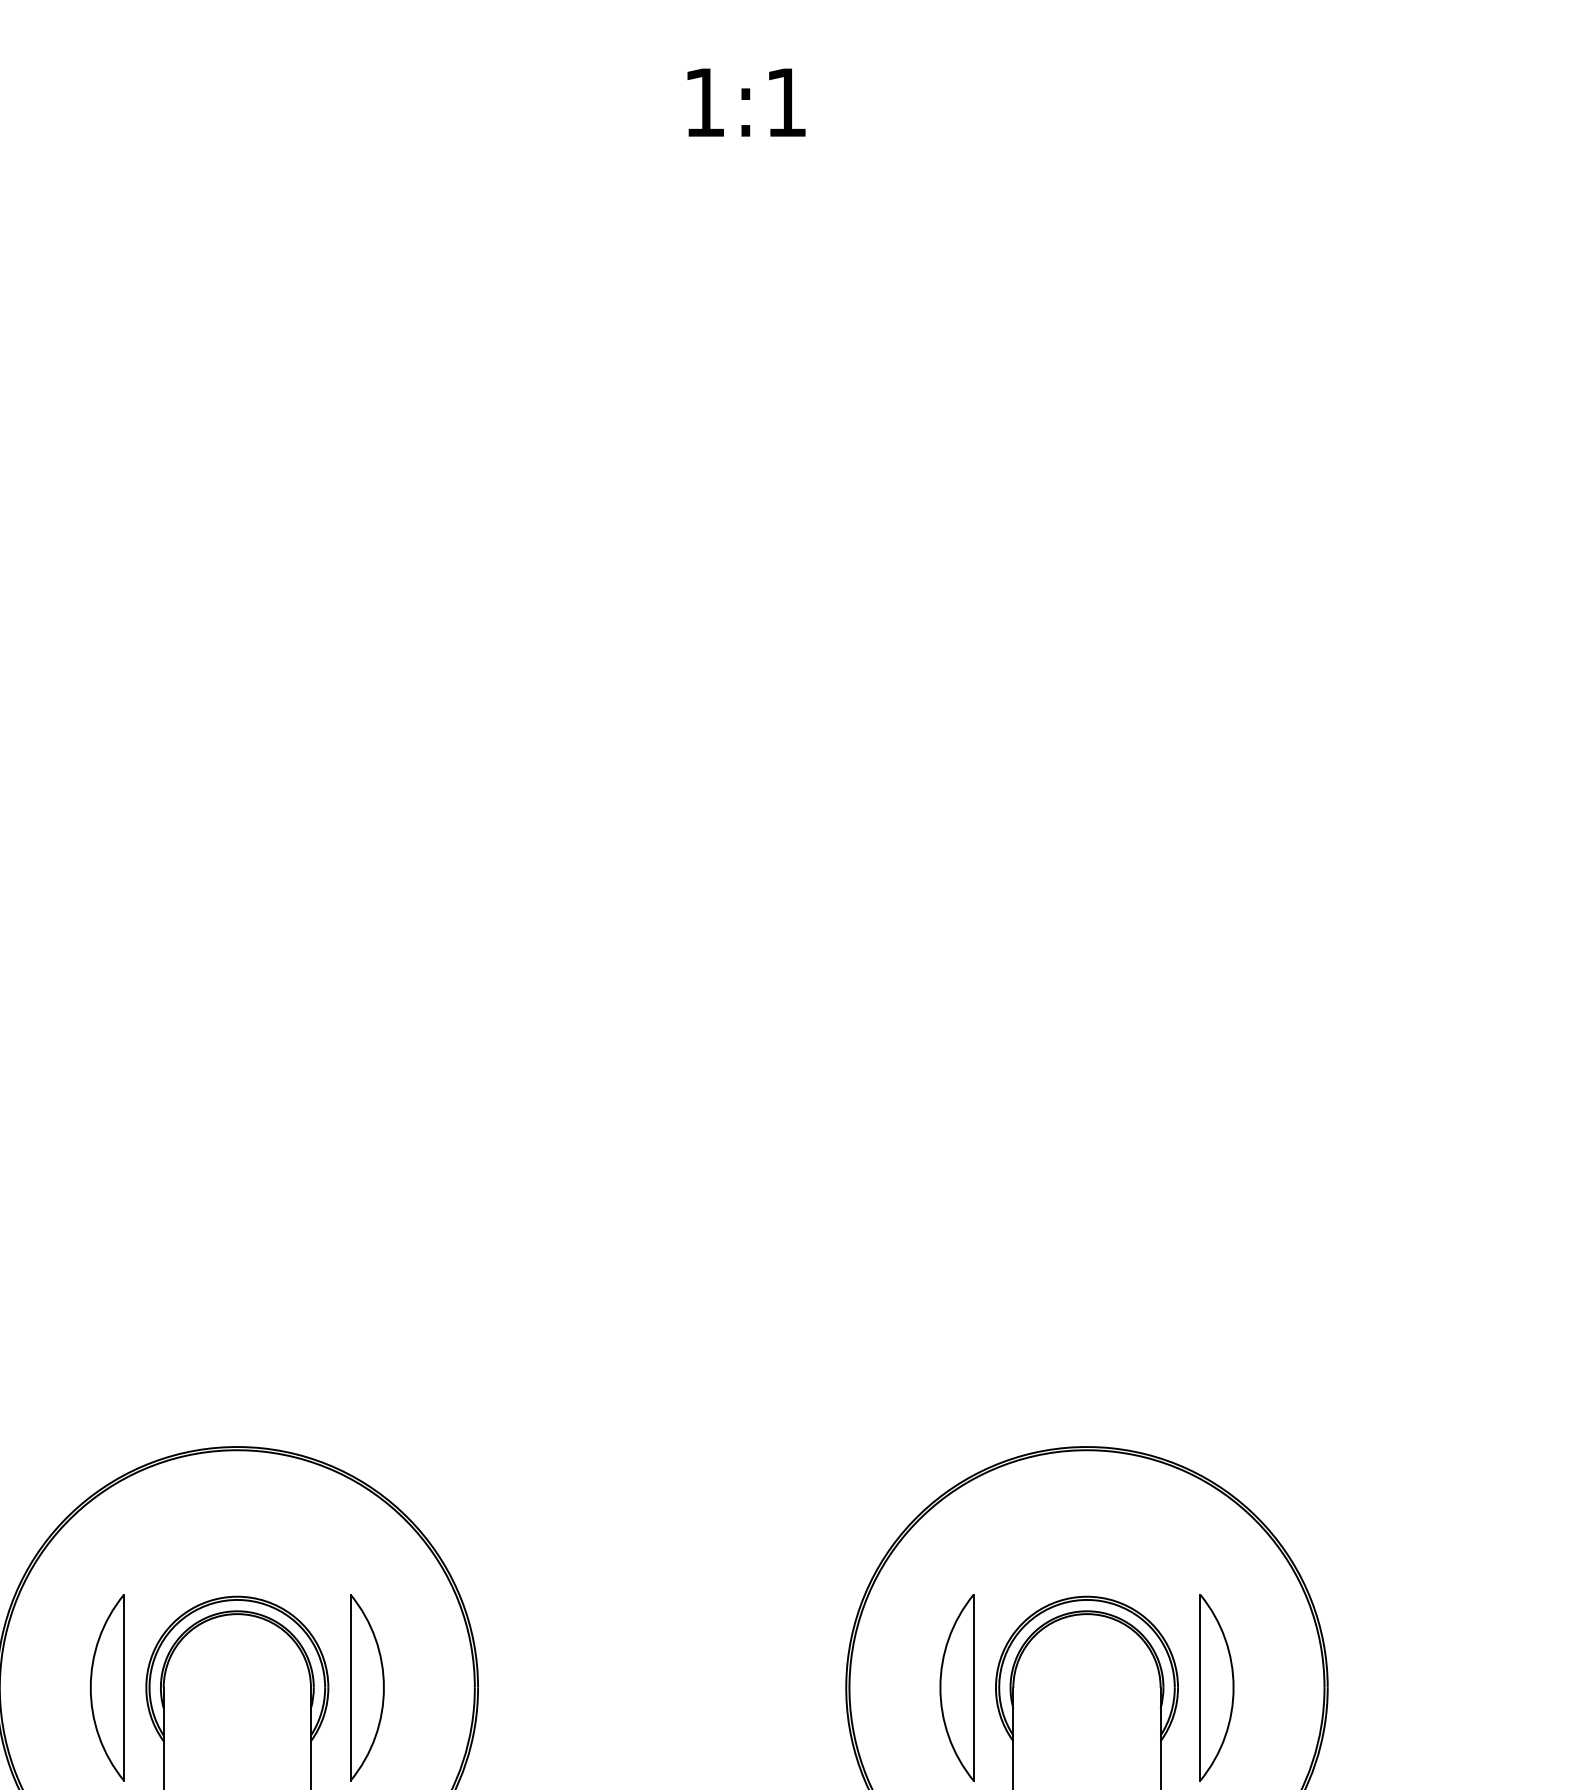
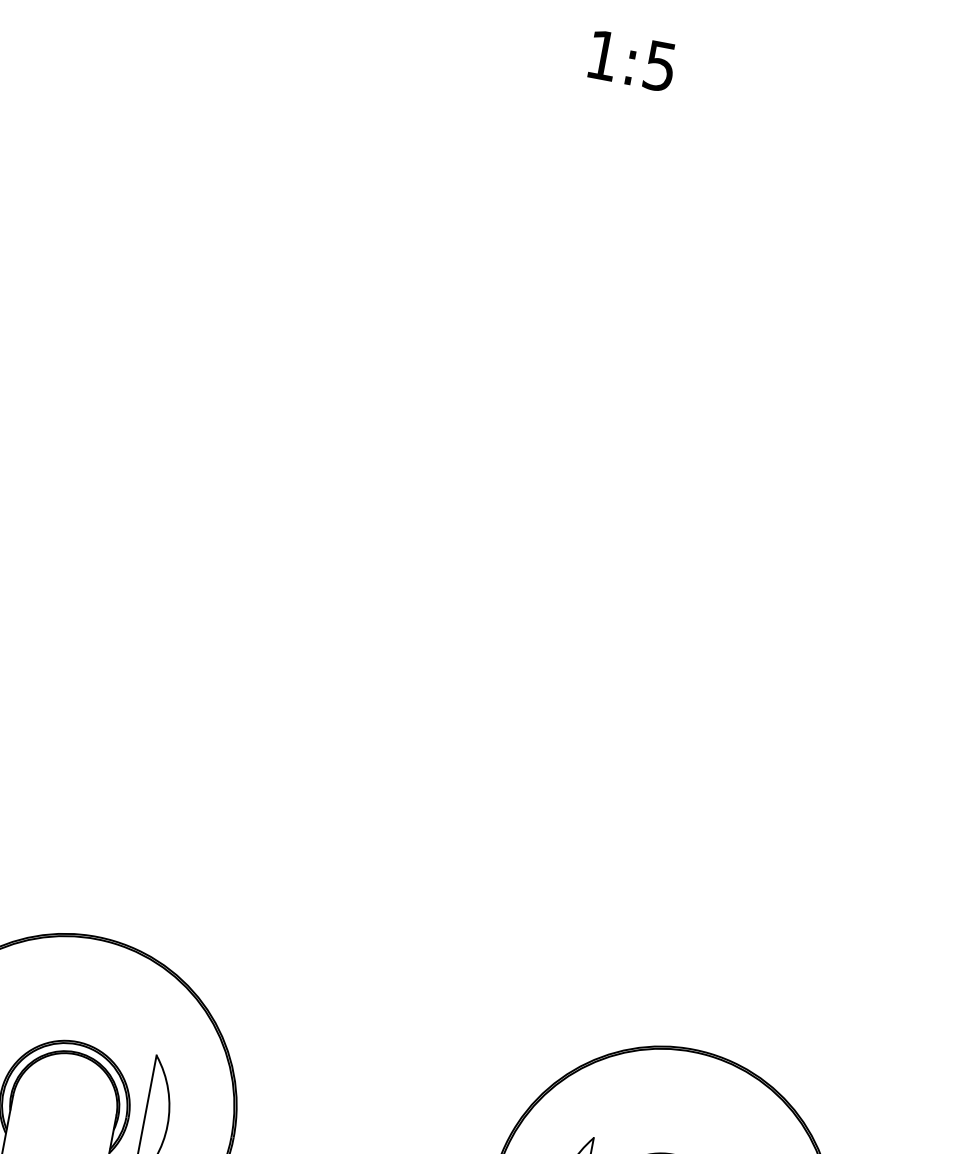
text: (785, 102) -> (659, 66), 1:1 -> 1:5

